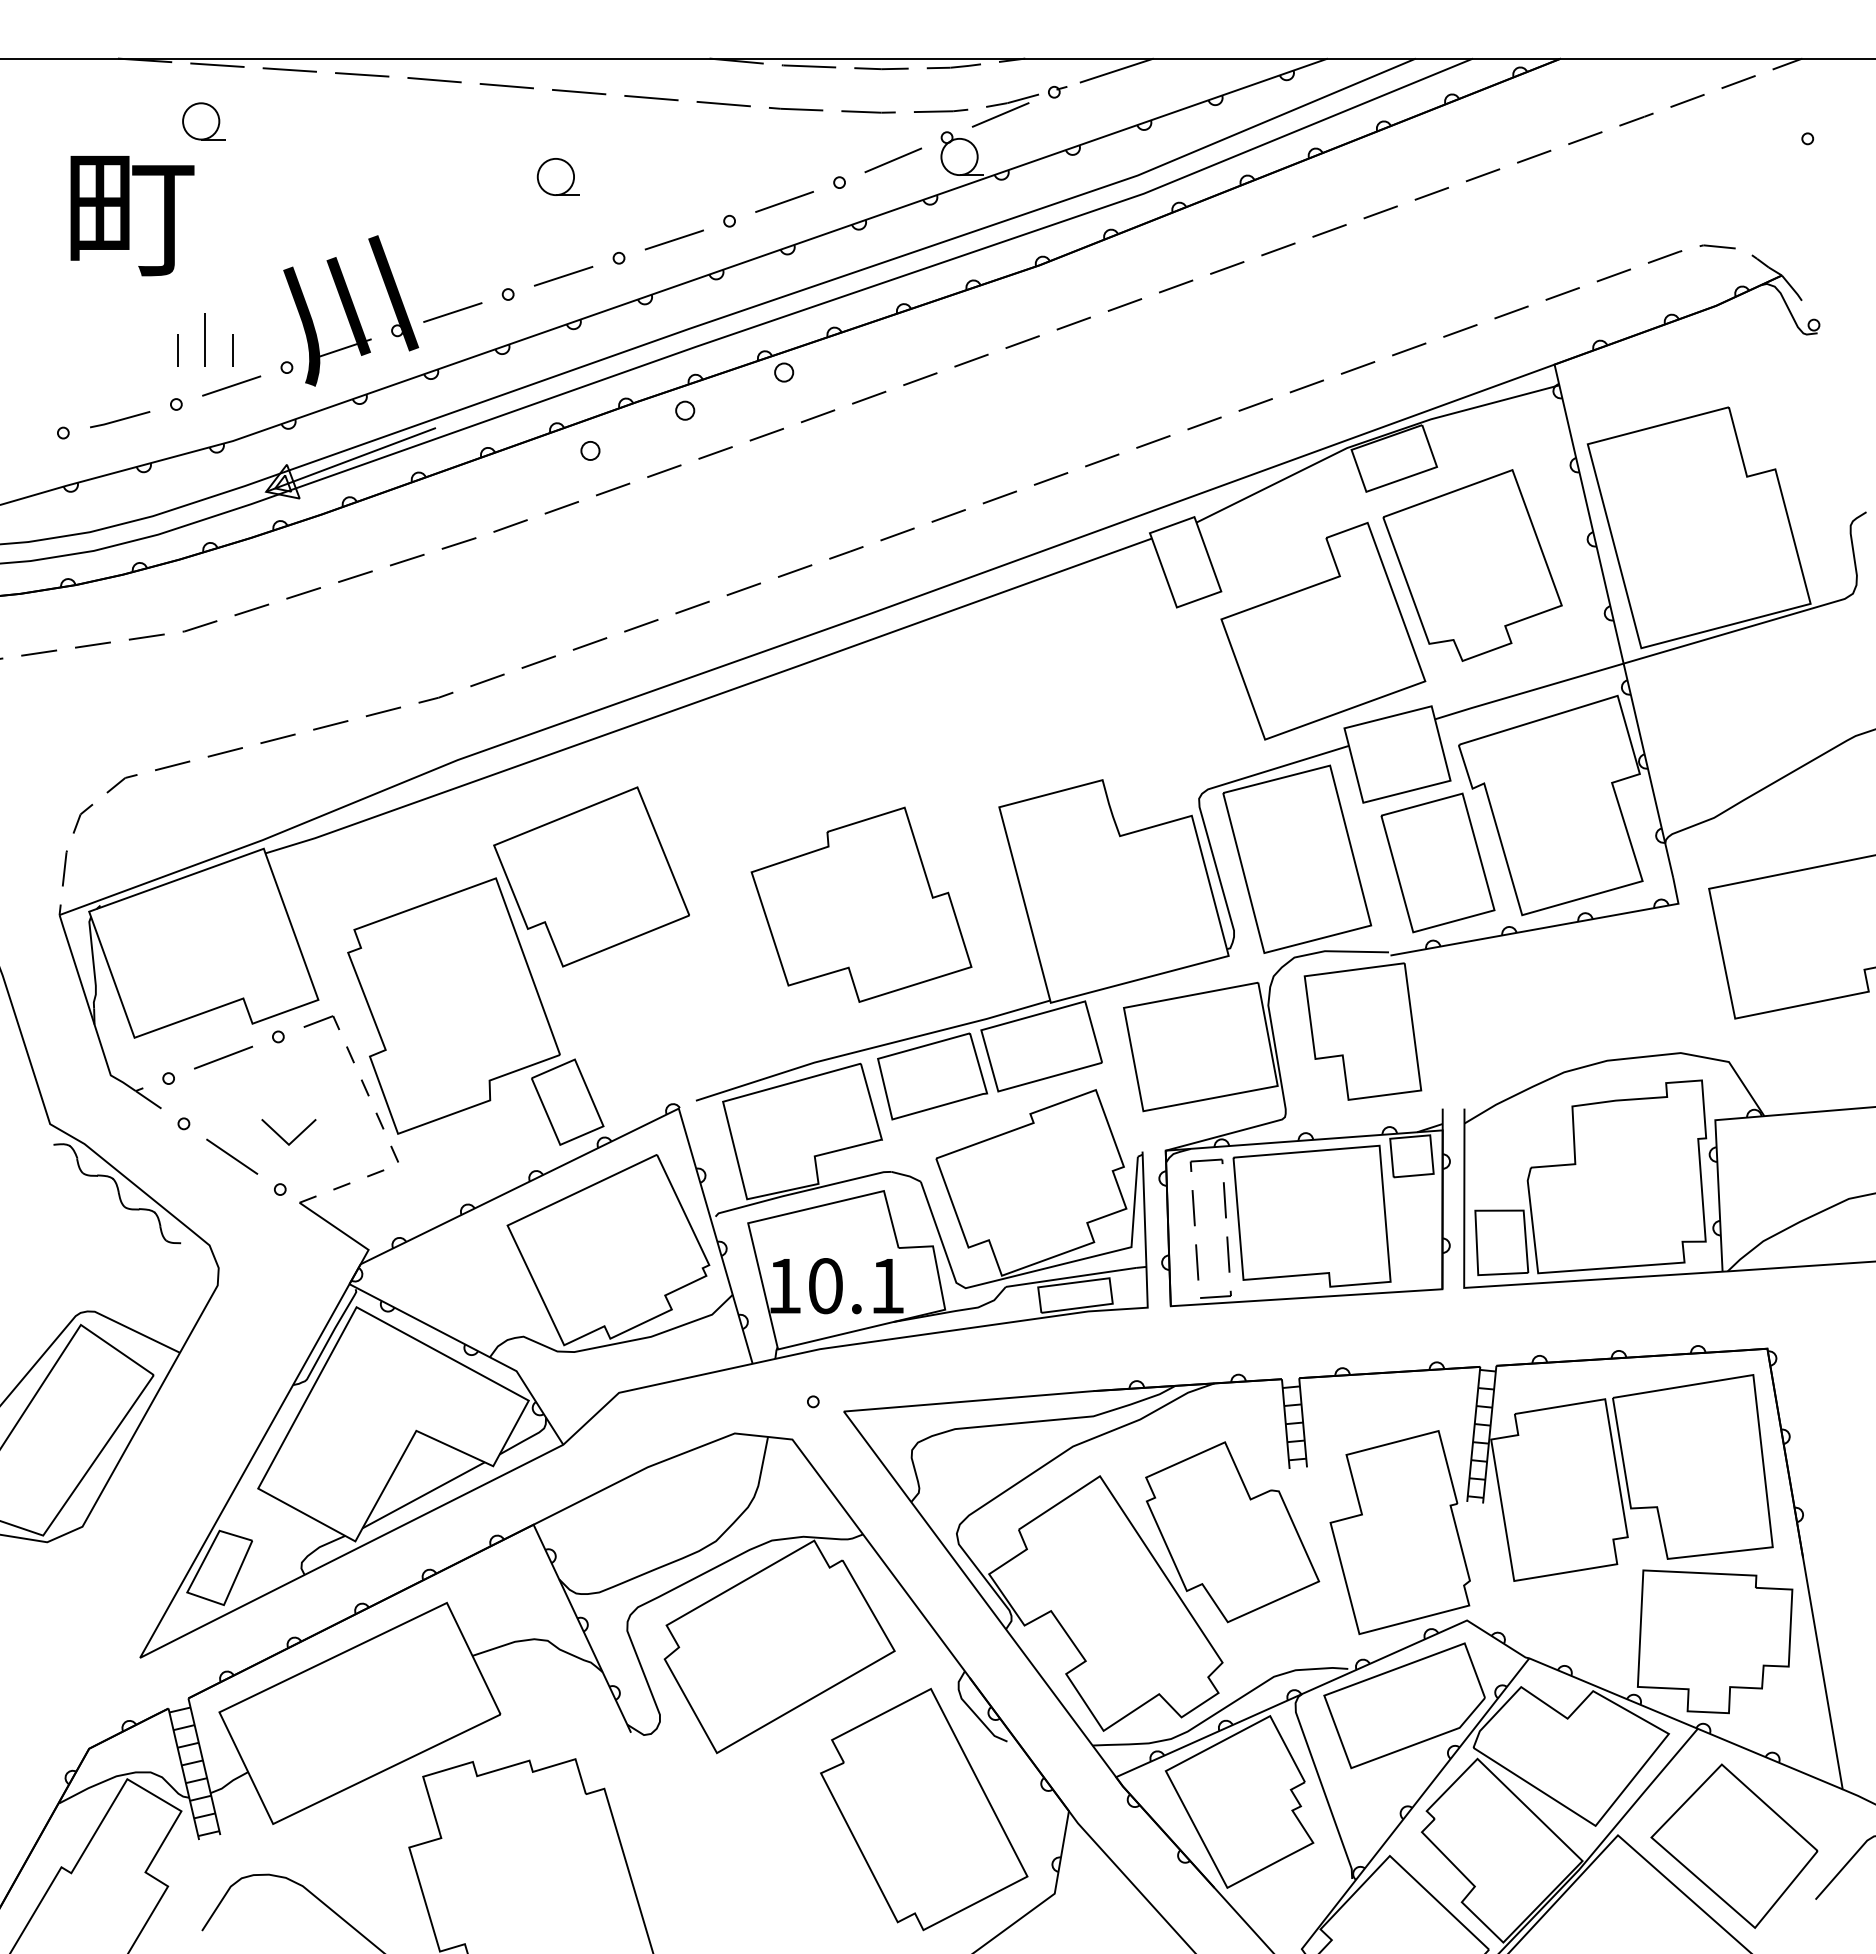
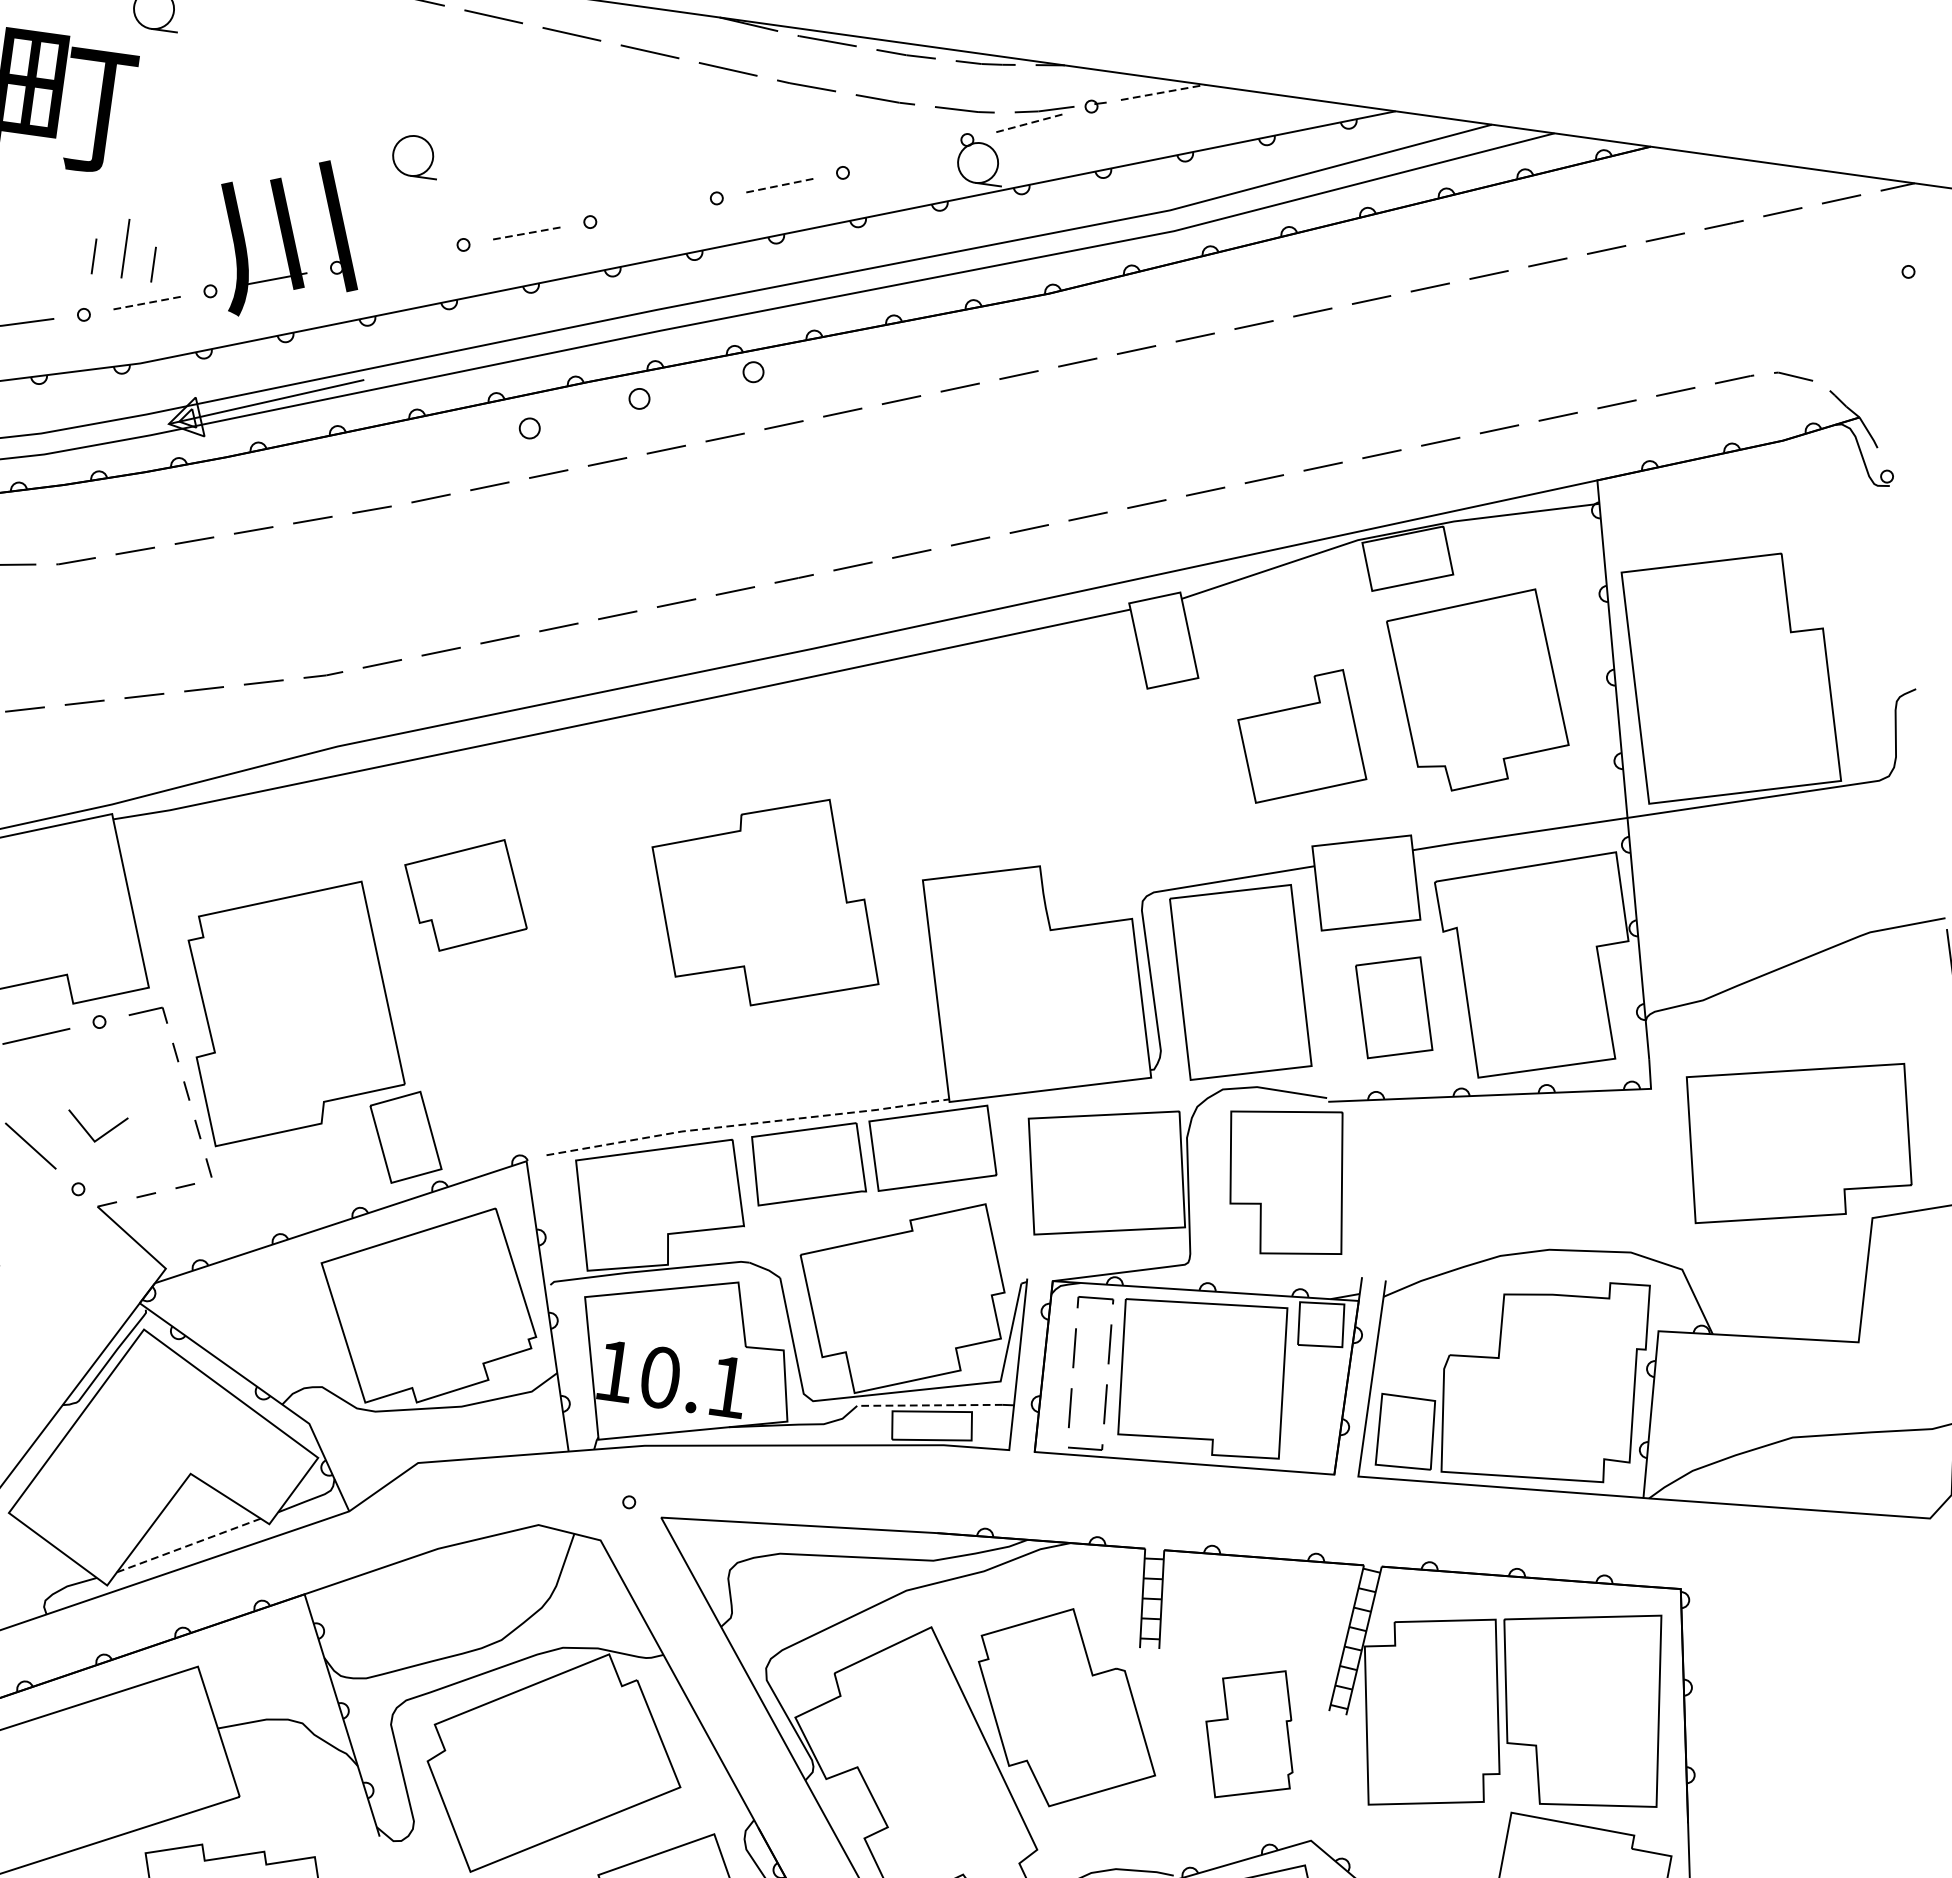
line: (1116, 70) -> (1162, 92), solid -> dashed
line: (1001, 114) -> (1030, 122), solid -> dashed
line: (892, 160) -> (904, 156), removed
part: (557, 176) -> (414, 155), moved
line: (785, 201) -> (780, 185), solid -> dashed
line: (673, 239) -> (652, 209), removed
line: (564, 276) -> (527, 233), solid -> dashed
line: (452, 312) -> (399, 256), removed
line: (232, 385) -> (148, 302), solid -> dashed
part: (1323, 631) -> (1304, 737), size x0.6
part: (1437, 862) -> (1393, 1007), size x0.7
part: (591, 876) -> (466, 894), size x0.6
part: (861, 904) -> (767, 899), moved
line: (872, 1047) -> (747, 1123), solid -> dashed
line: (1071, 1277) -> (930, 1405), solid -> dashed
line: (424, 1495) -> (189, 1545), solid -> dashed
part: (1399, 1532) -> (1250, 1734), size x0.6

